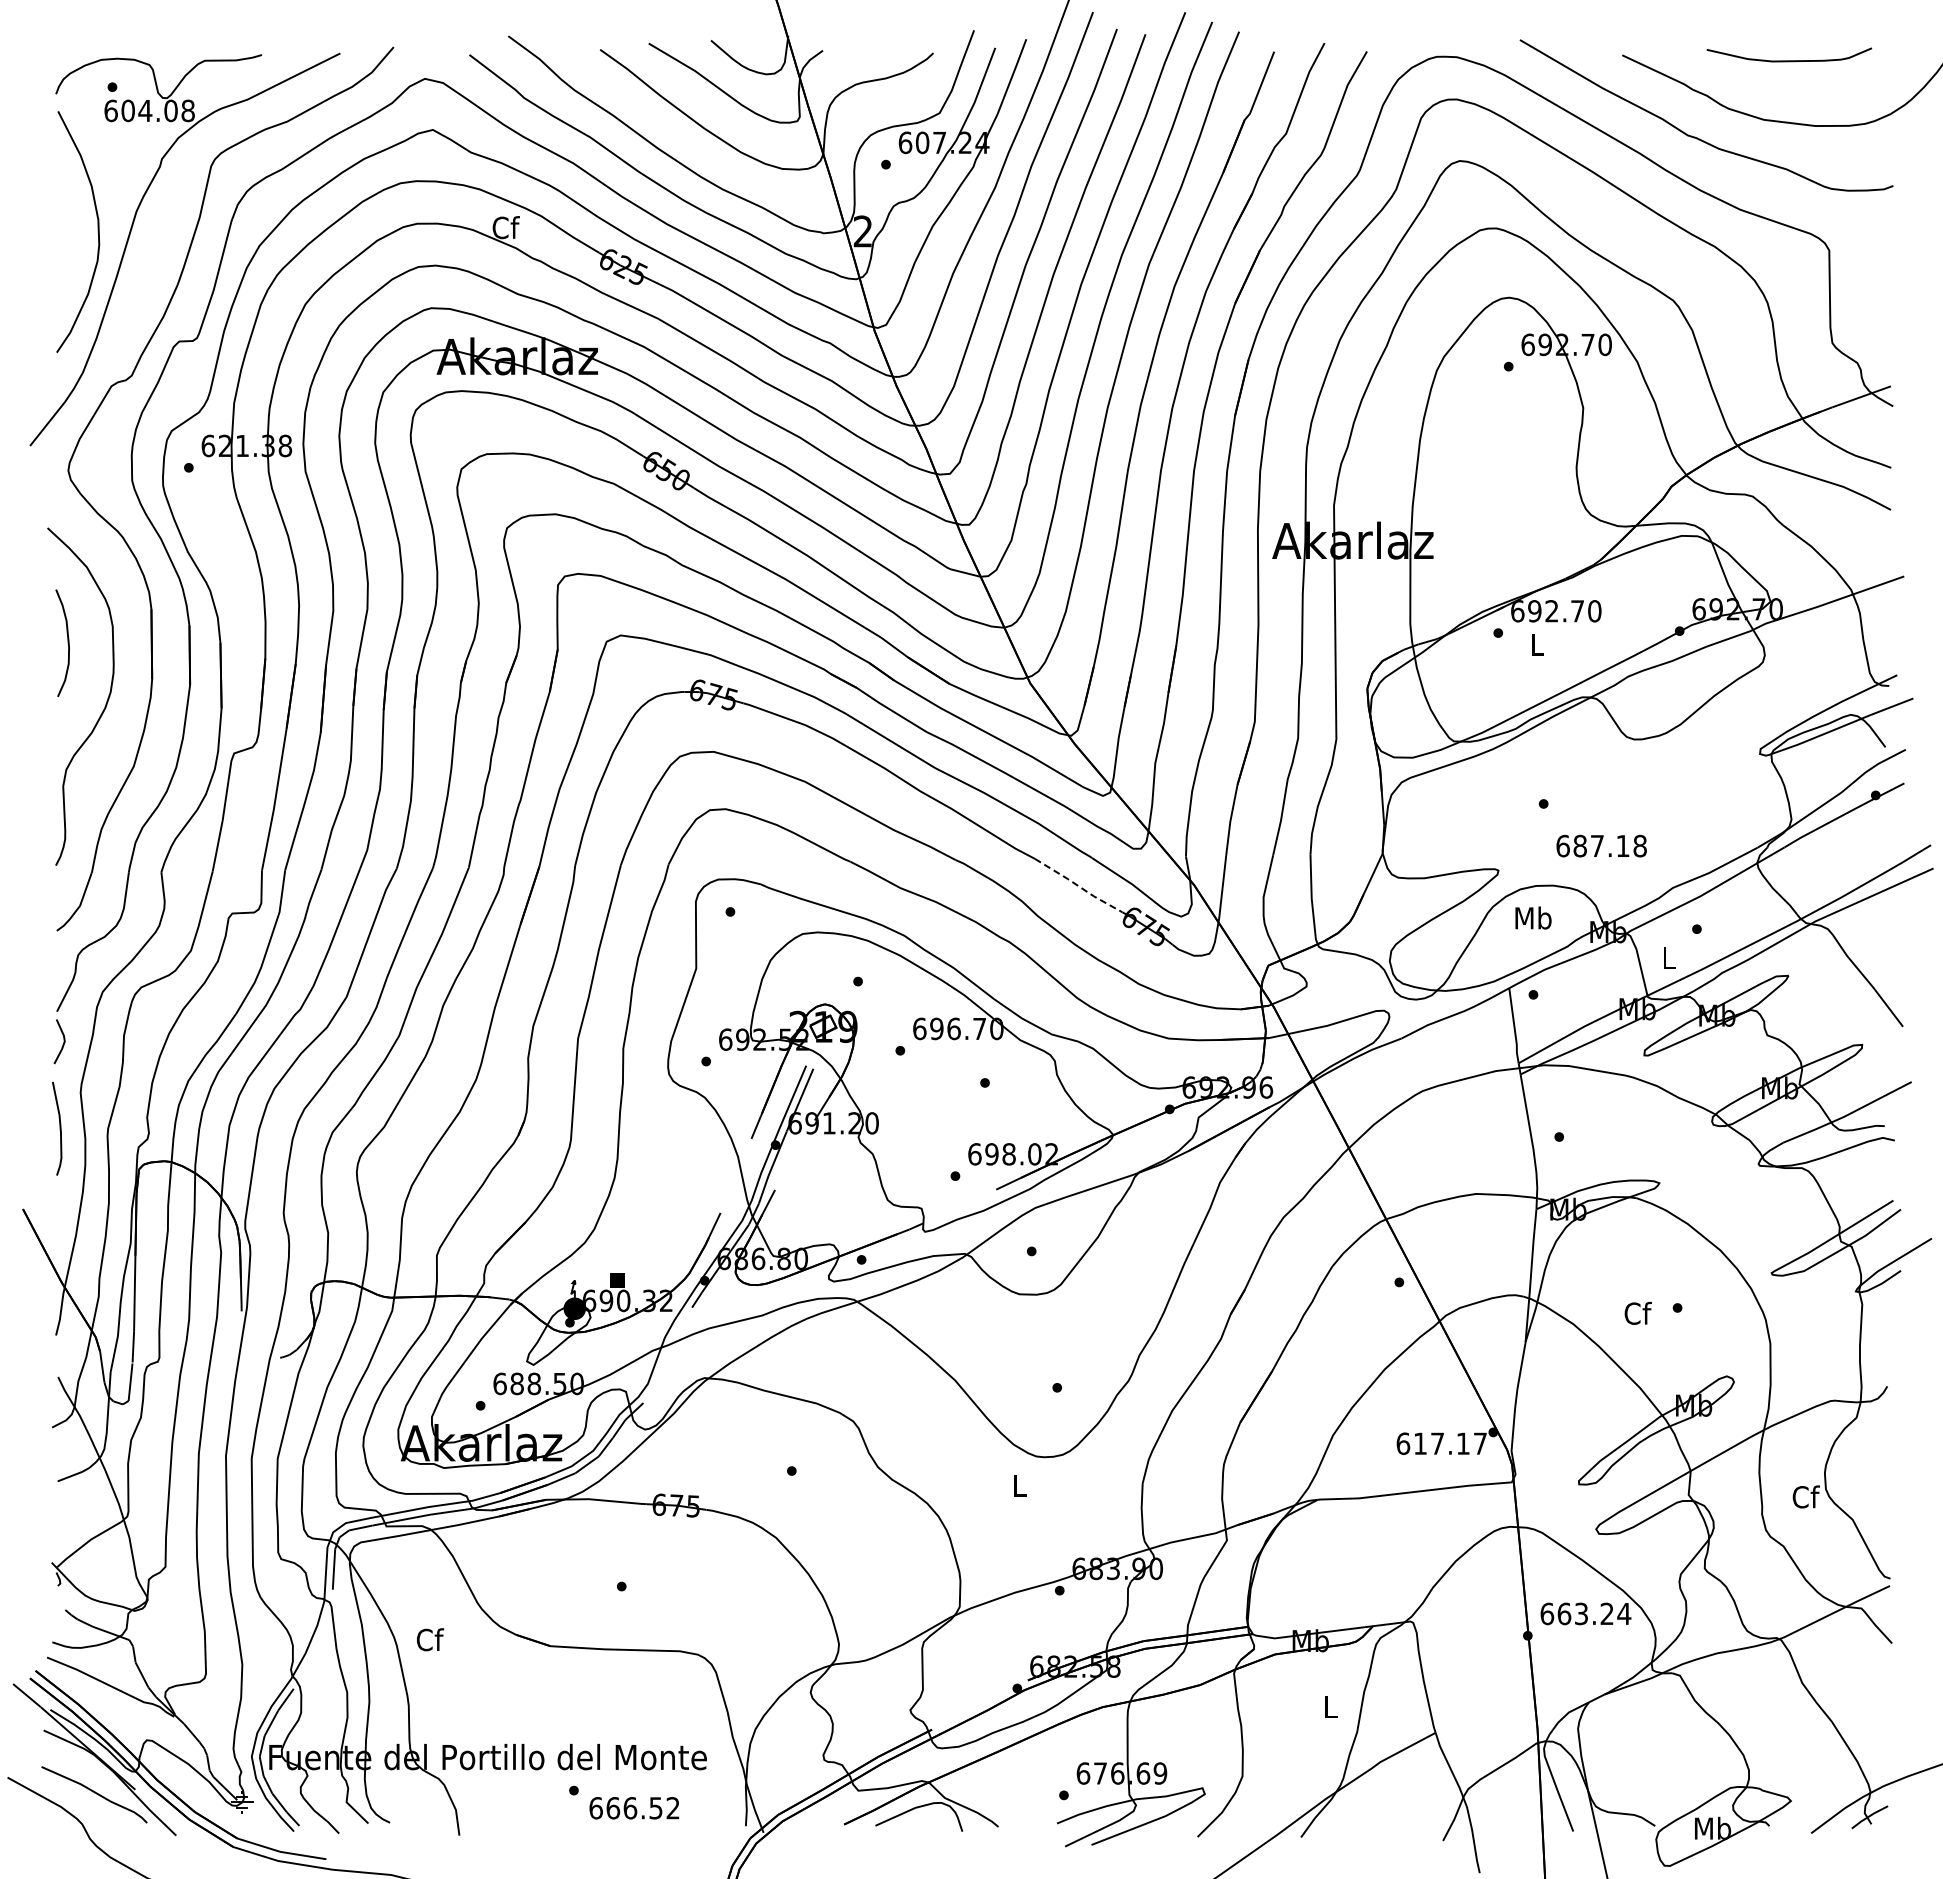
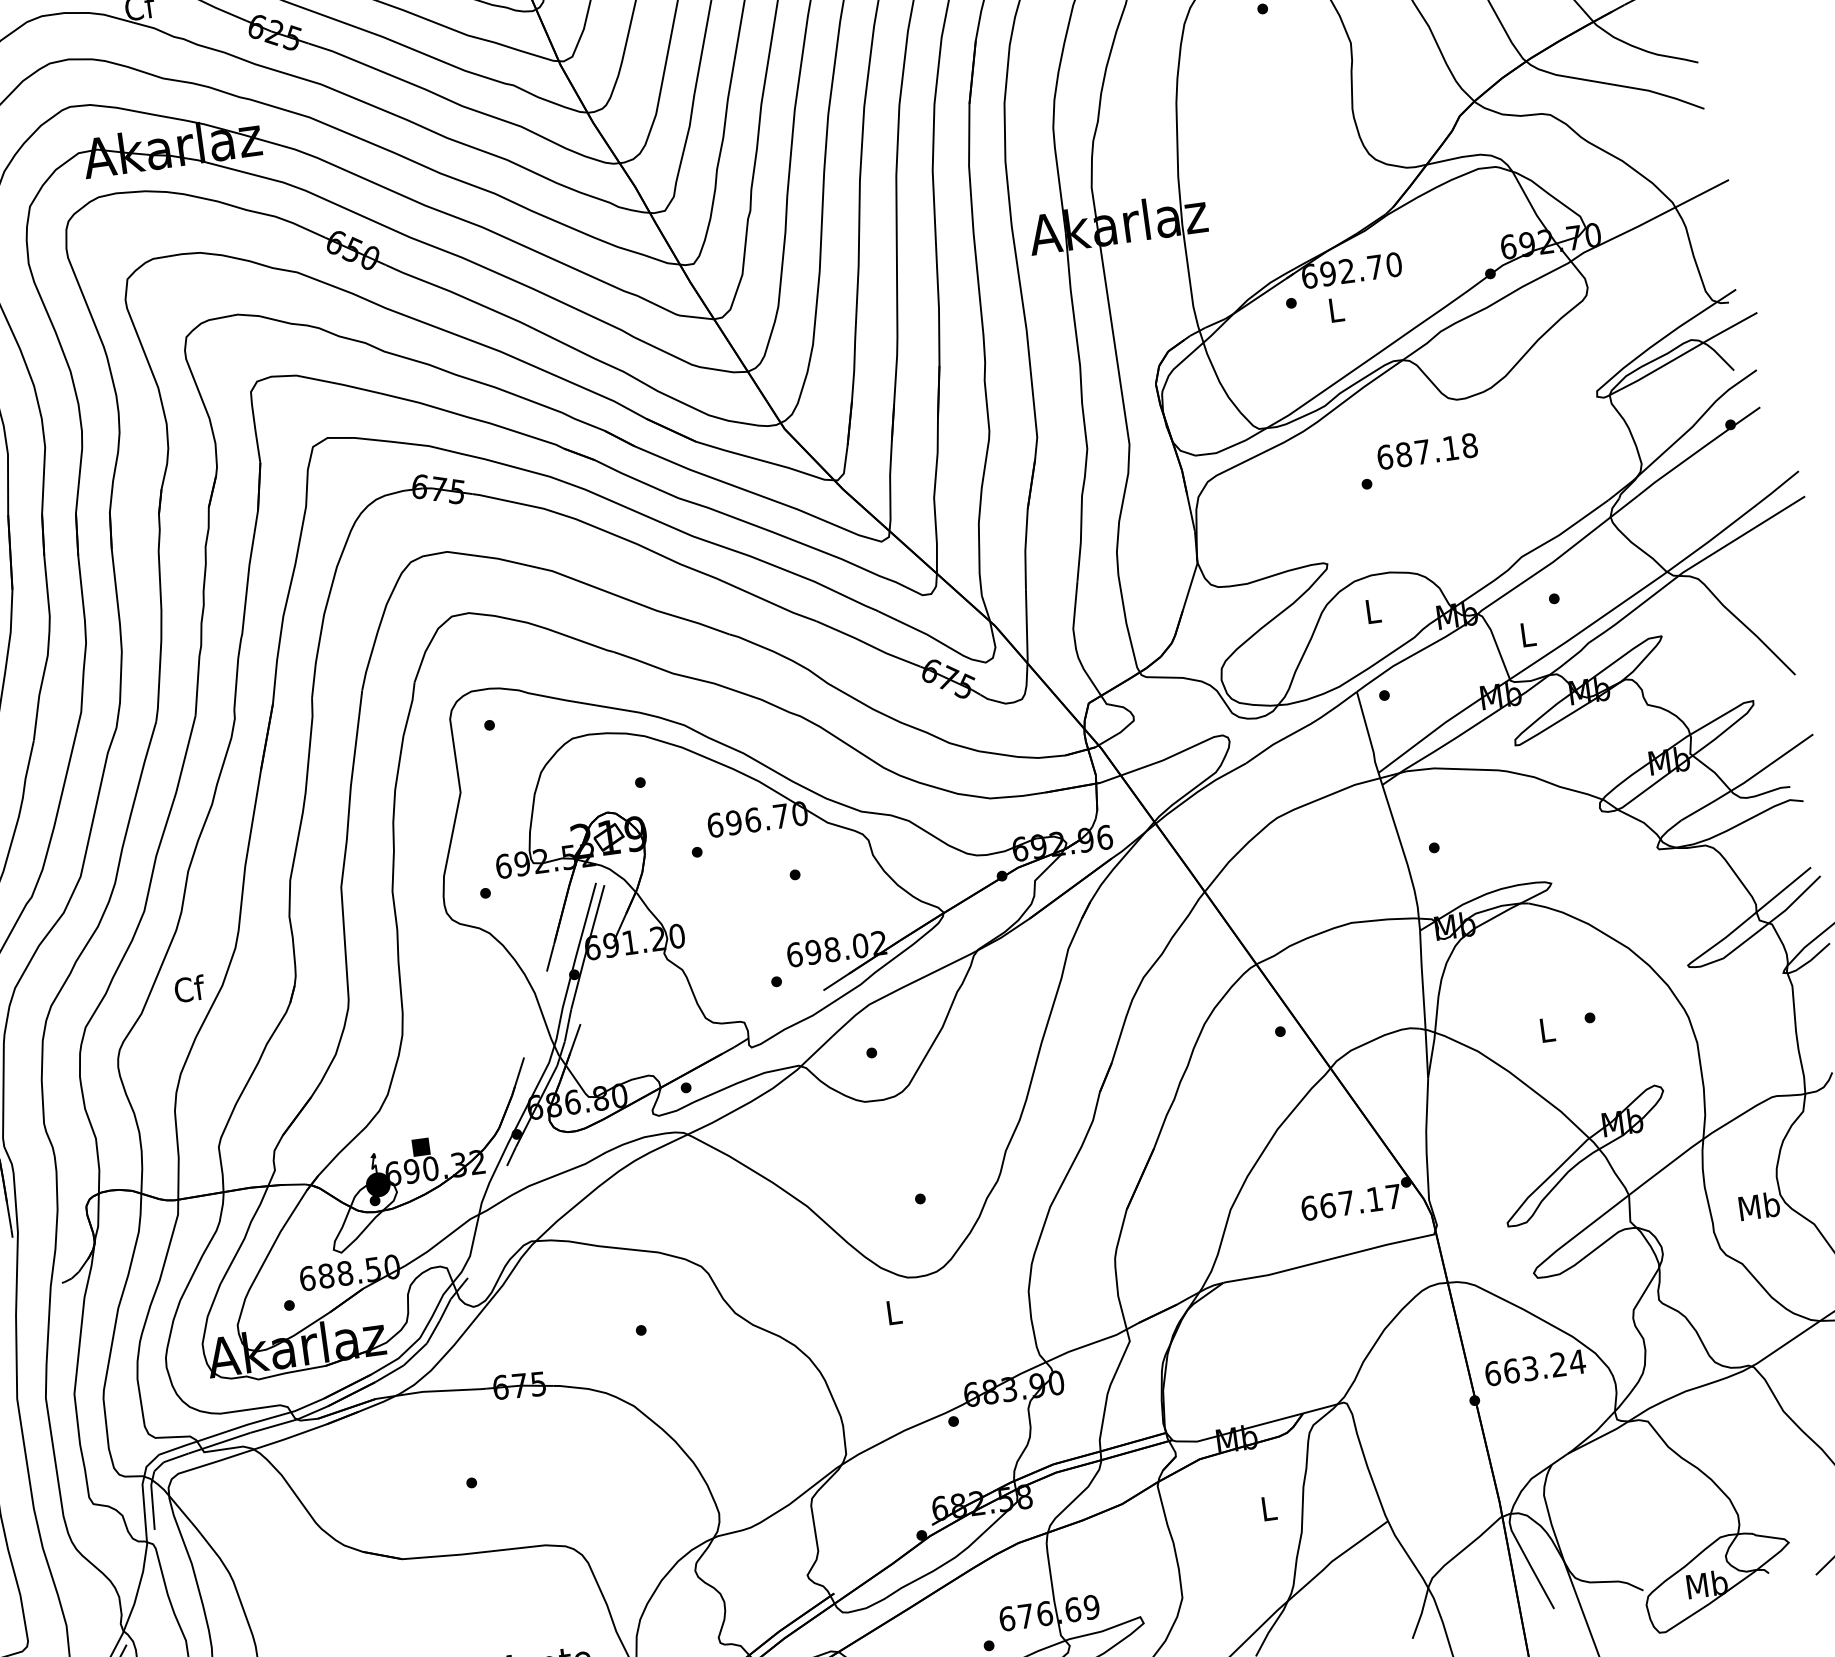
text: (1601, 845) -> (1427, 450), moved
line: (1078, 886) -> (868, 644), dashed -> solid
text: (1533, 917) -> (1372, 610), Mb -> L
text: (1637, 1312) -> (1546, 1028), Cf -> L
text: (1420, 1443) -> (1327, 1205), 617.17 -> 667.17
text: (1805, 1496) -> (1758, 1205), Cf -> Mb
text: (430, 1639) -> (189, 988), moved

